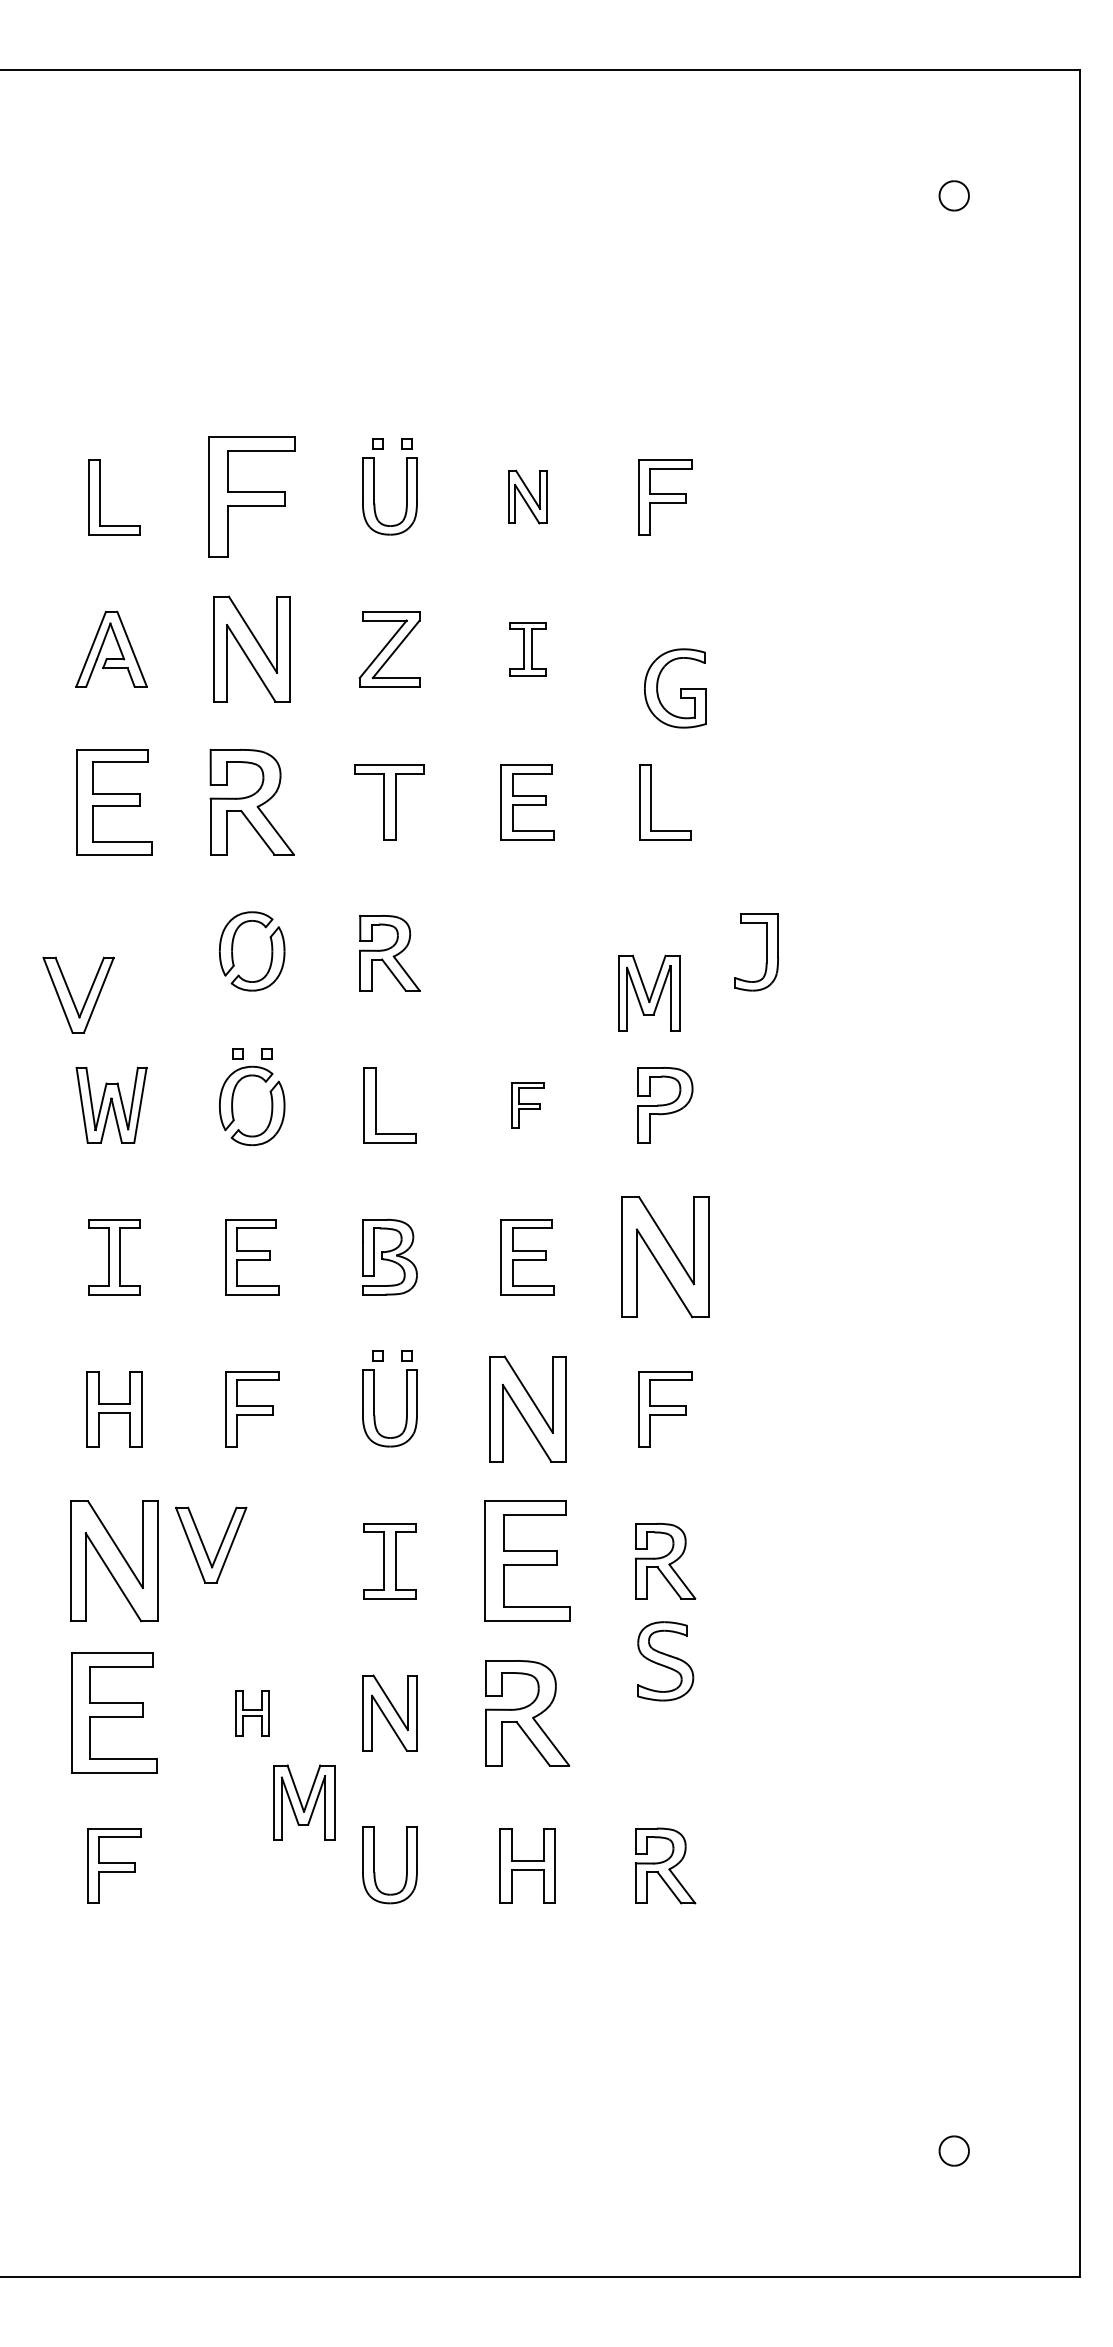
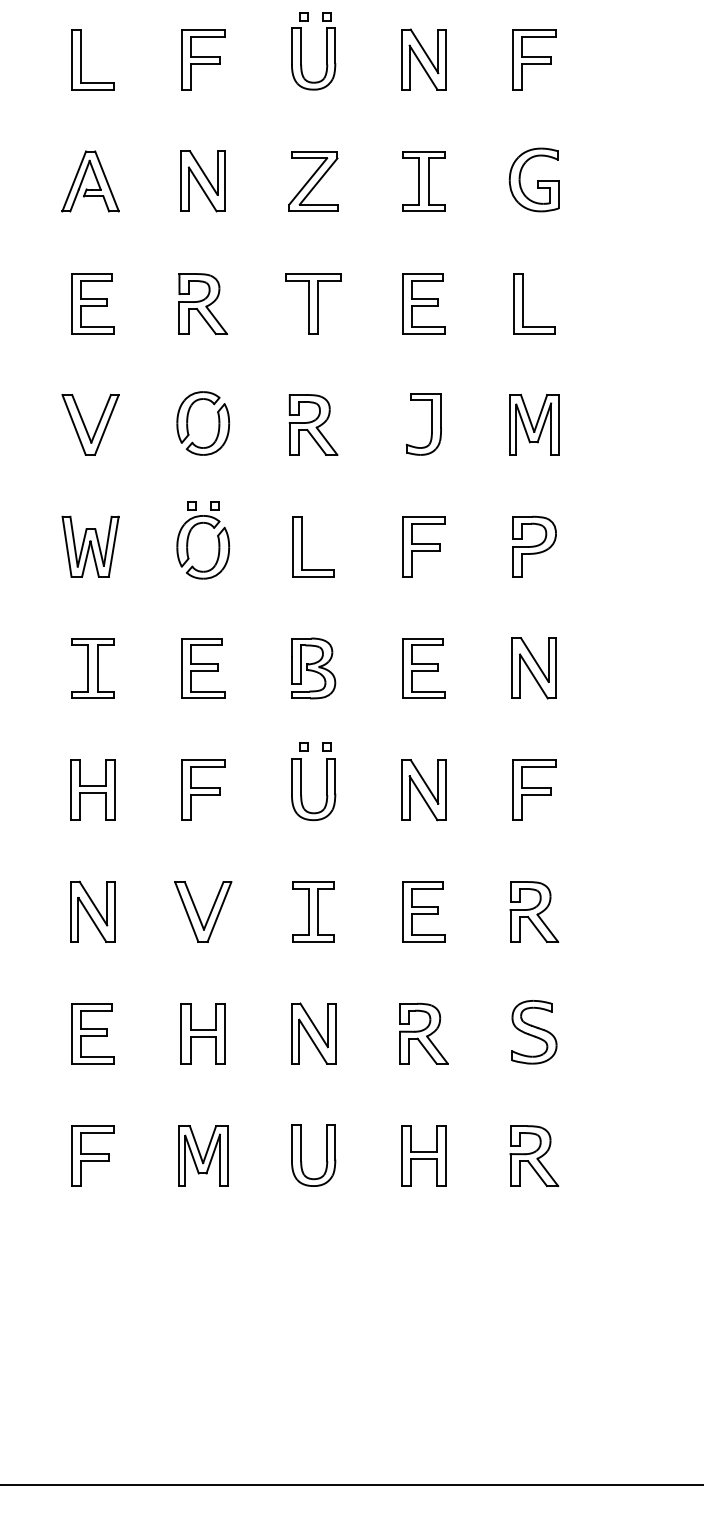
part: (527, 496) -> (423, 59), size x1.43
part: (252, 497) -> (203, 59), size x0.62
part: (252, 648) -> (203, 180), size x0.71
part: (527, 649) -> (423, 181), size x1.43
part: (675, 688) -> (534, 180), moved
part: (114, 802) -> (92, 304), size x0.71
part: (251, 802) -> (202, 304), size x0.71
part: (766, 952) -> (431, 424), moved
part: (649, 992) -> (534, 424), moved
part: (72, 996) -> (85, 425), moved
part: (527, 1105) -> (423, 546), size x1.67
part: (665, 1256) -> (534, 667), size x0.62
part: (527, 1408) -> (423, 789), size x0.71
part: (205, 1547) -> (198, 913), moved
part: (114, 1560) -> (92, 911), size x0.62
part: (527, 1561) -> (423, 912), size x0.62
part: (665, 1661) -> (534, 1032), moved
part: (527, 1712) -> (423, 1033), size x0.71
part: (114, 1713) -> (92, 1033), size x0.62
part: (252, 1713) -> (203, 1033), size x1.67
part: (304, 1802) -> (203, 1155), moved

